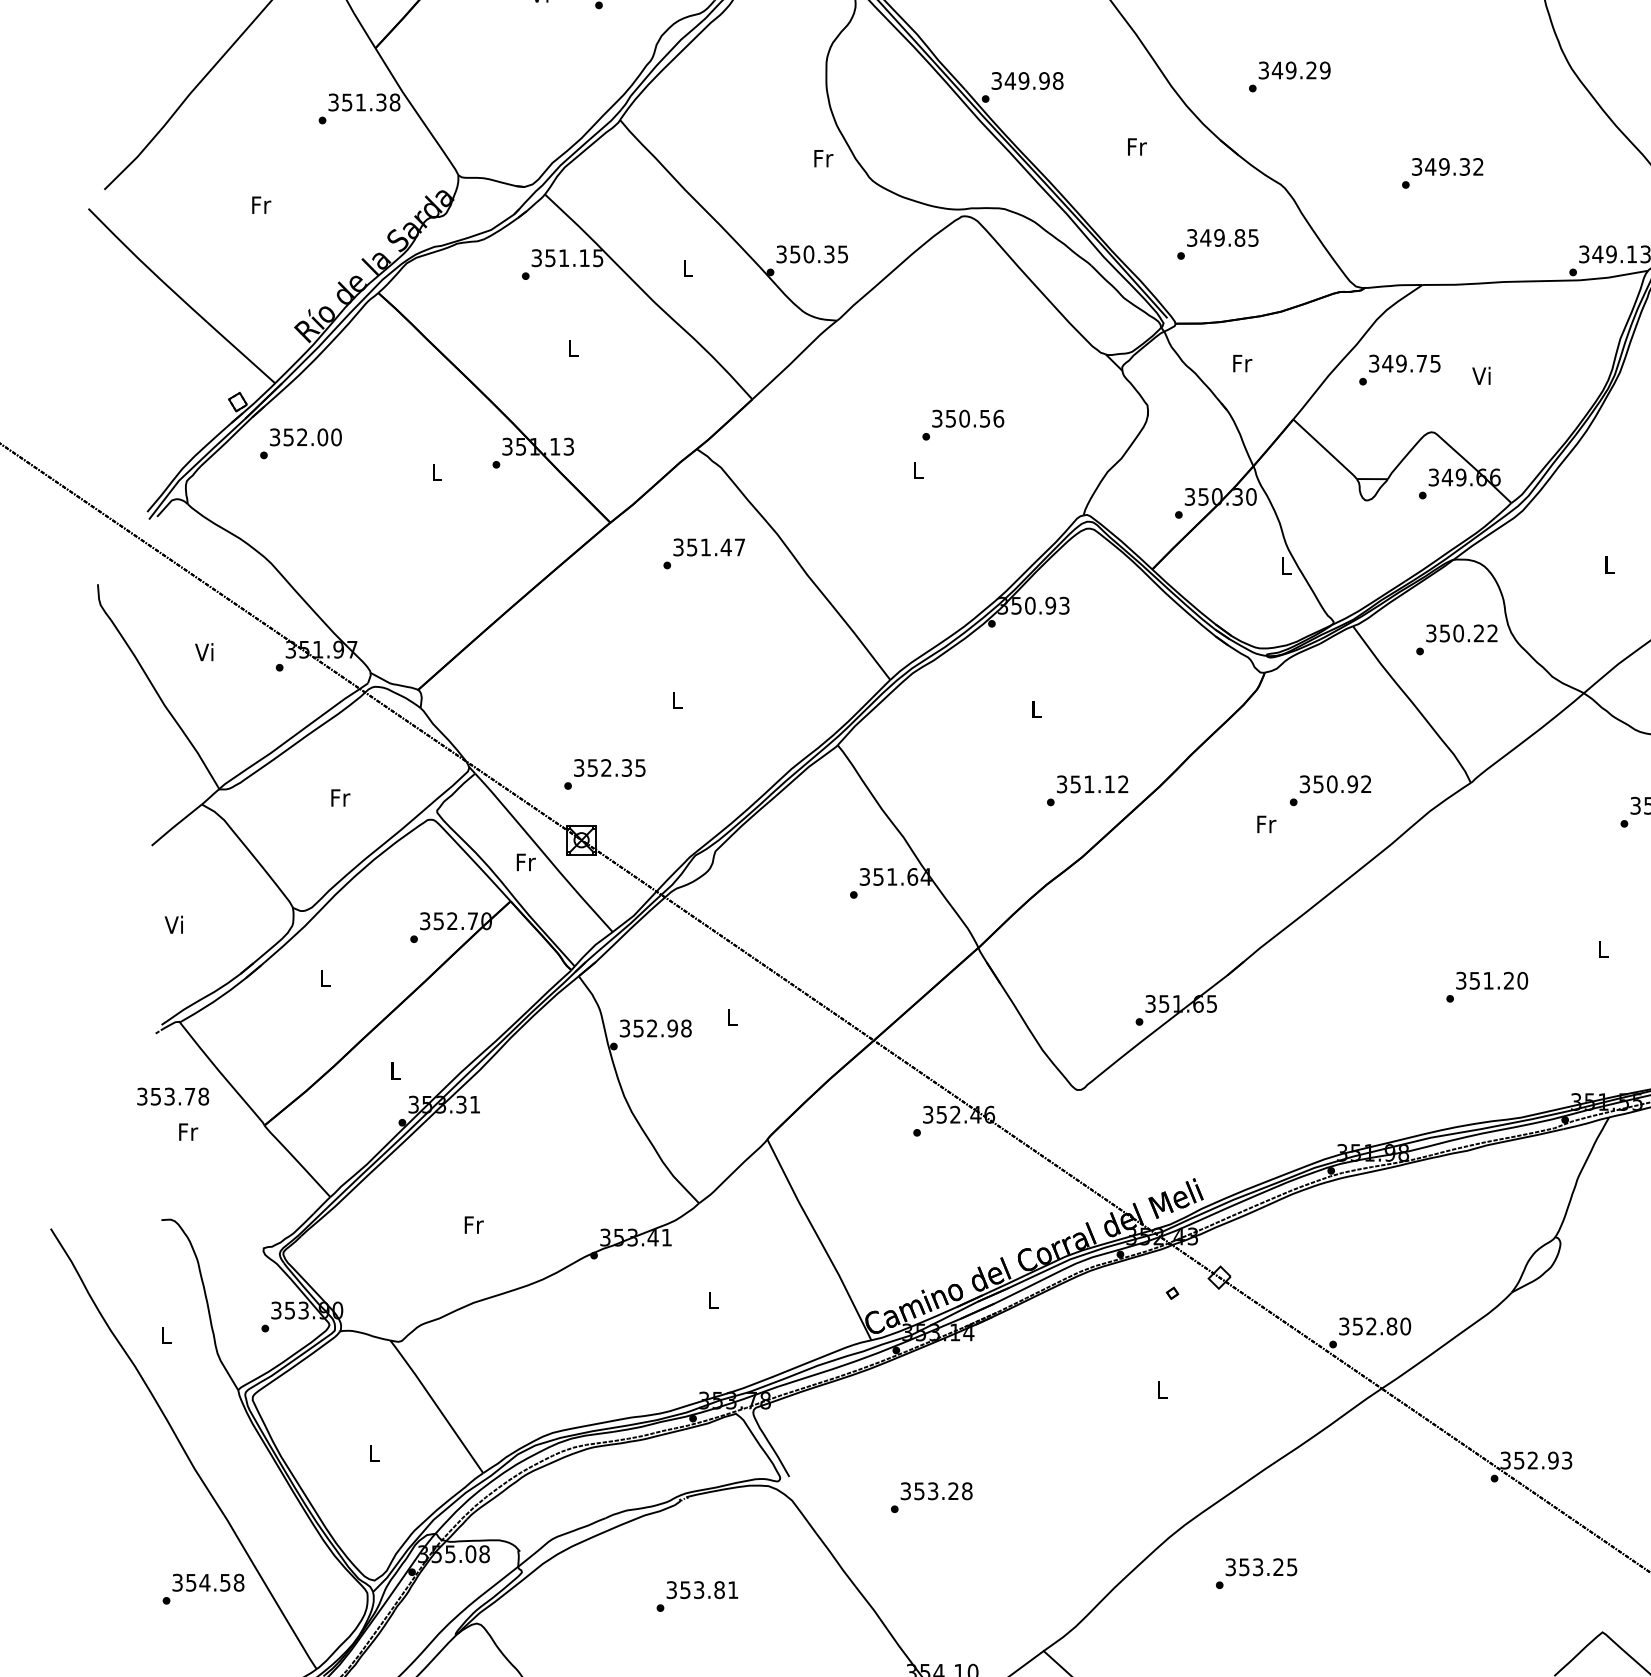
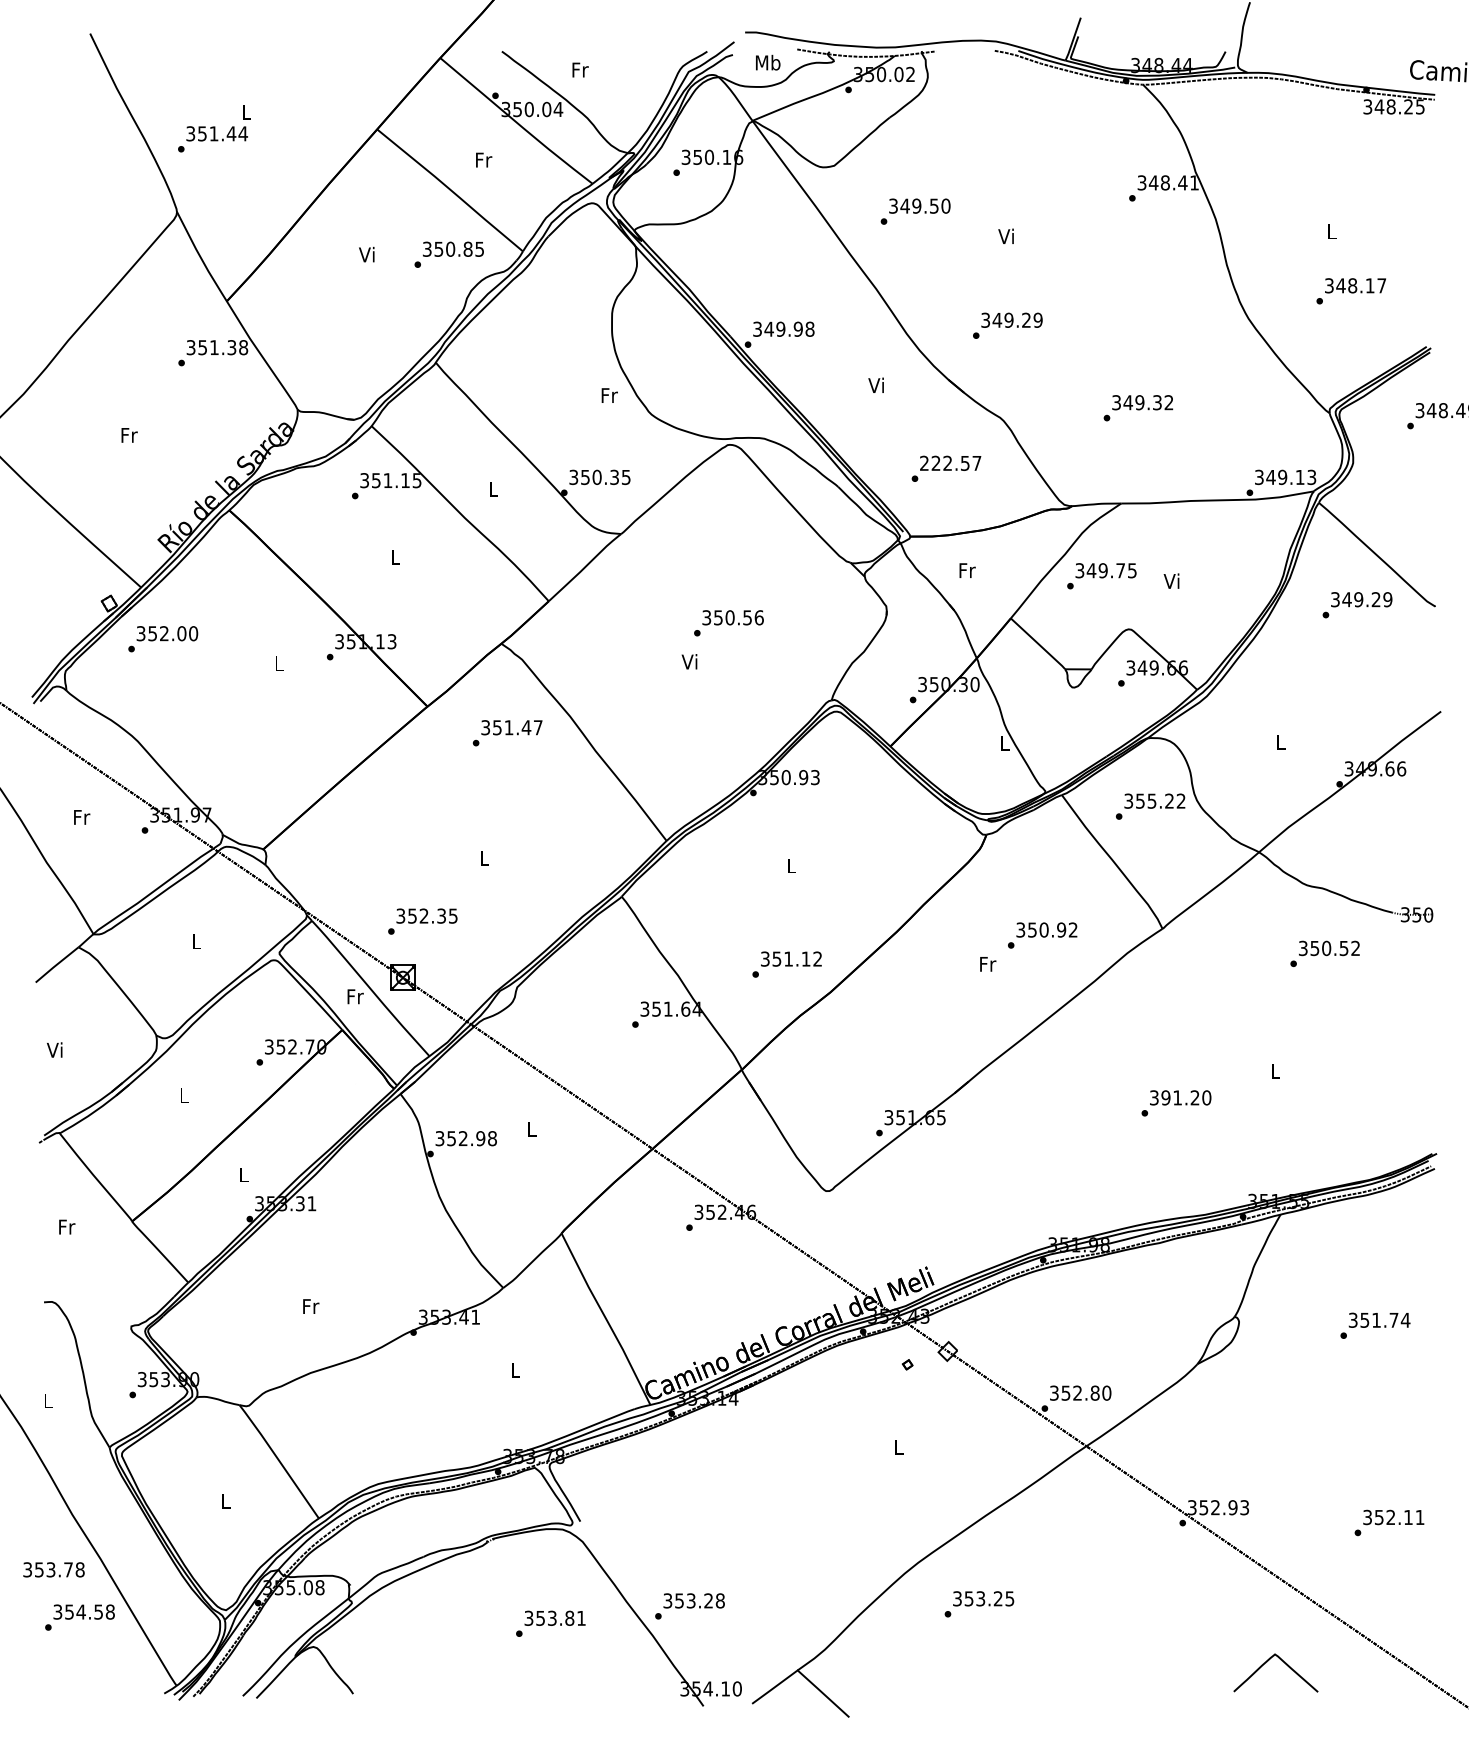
text: (1136, 145) -> (876, 384), Fr -> Vi
text: (1222, 236) -> (950, 462), 349.85 -> 222.57
text: (917, 469) -> (689, 661), L -> Vi
text: (1457, 632) -> (1151, 800), 350.22 -> 355.22
text: (205, 651) -> (81, 816), Vi -> Fr
text: (1086, 790) -> (786, 964), moved
text: (341, 797) -> (197, 941), Fr -> L
text: (1474, 980) -> (1165, 1097), 351.20 -> 391.20
text: (172, 1096) -> (53, 1569), moved
text: (931, 1497) -> (689, 1606), moved
text: (697, 1596) -> (550, 1623), moved

